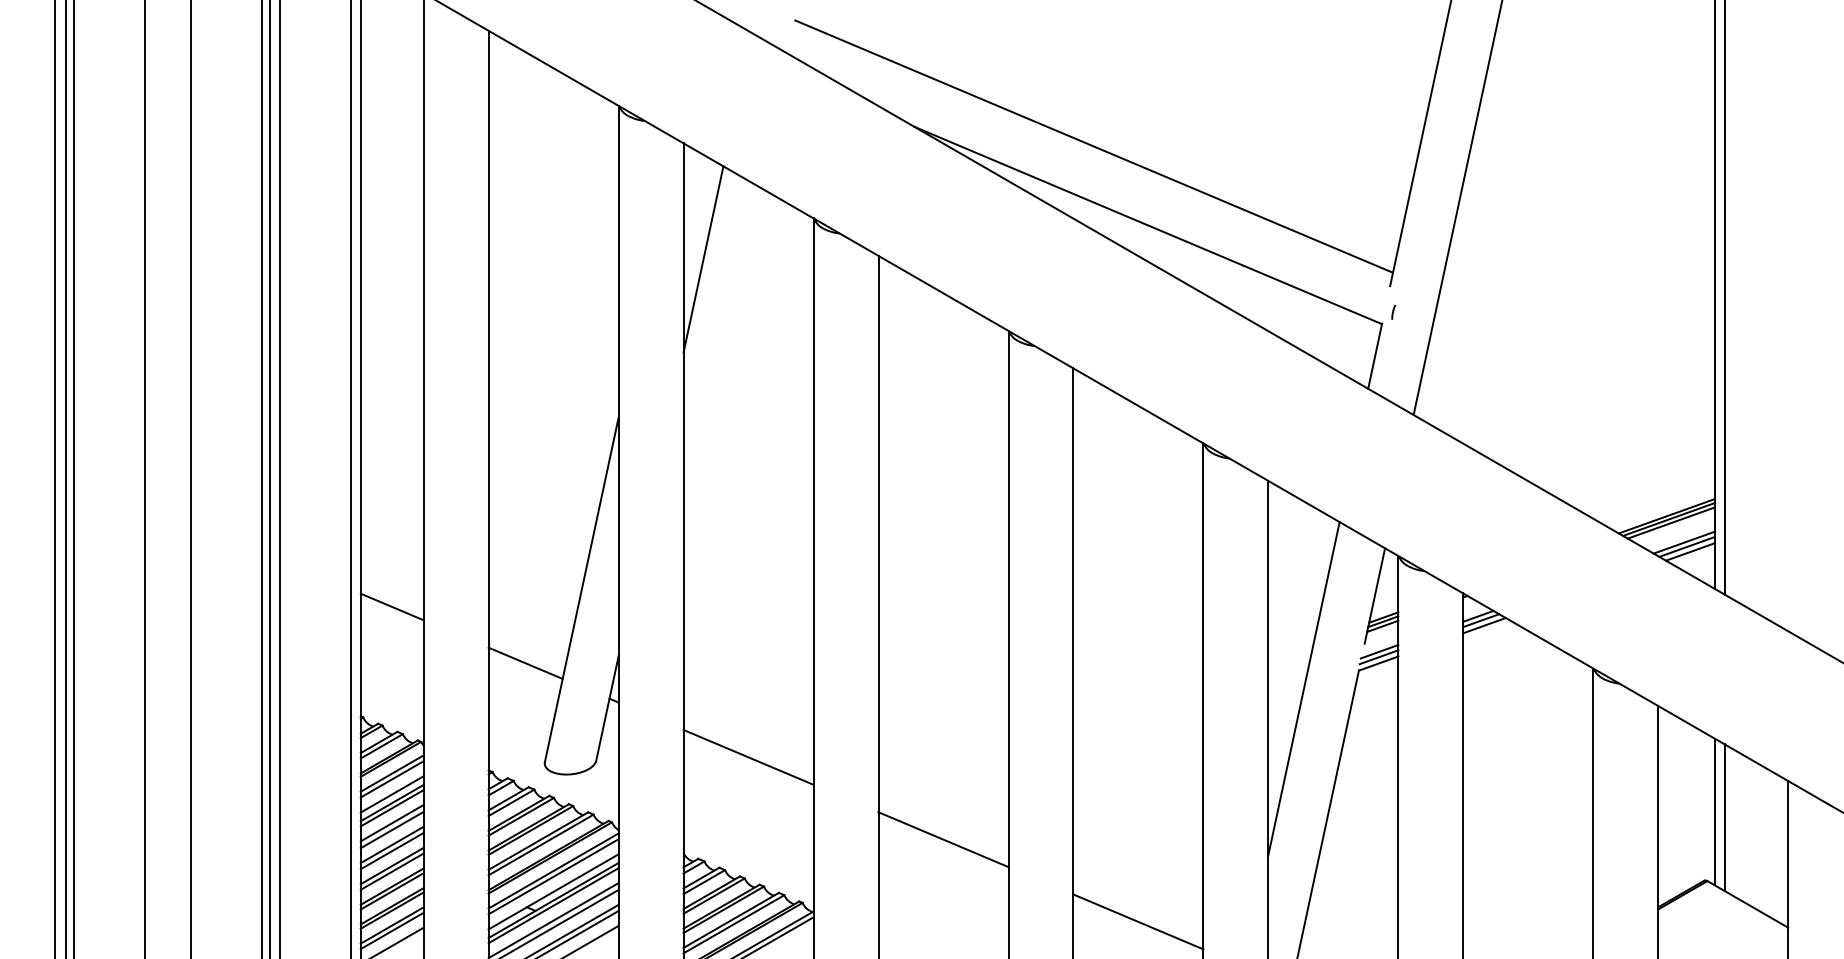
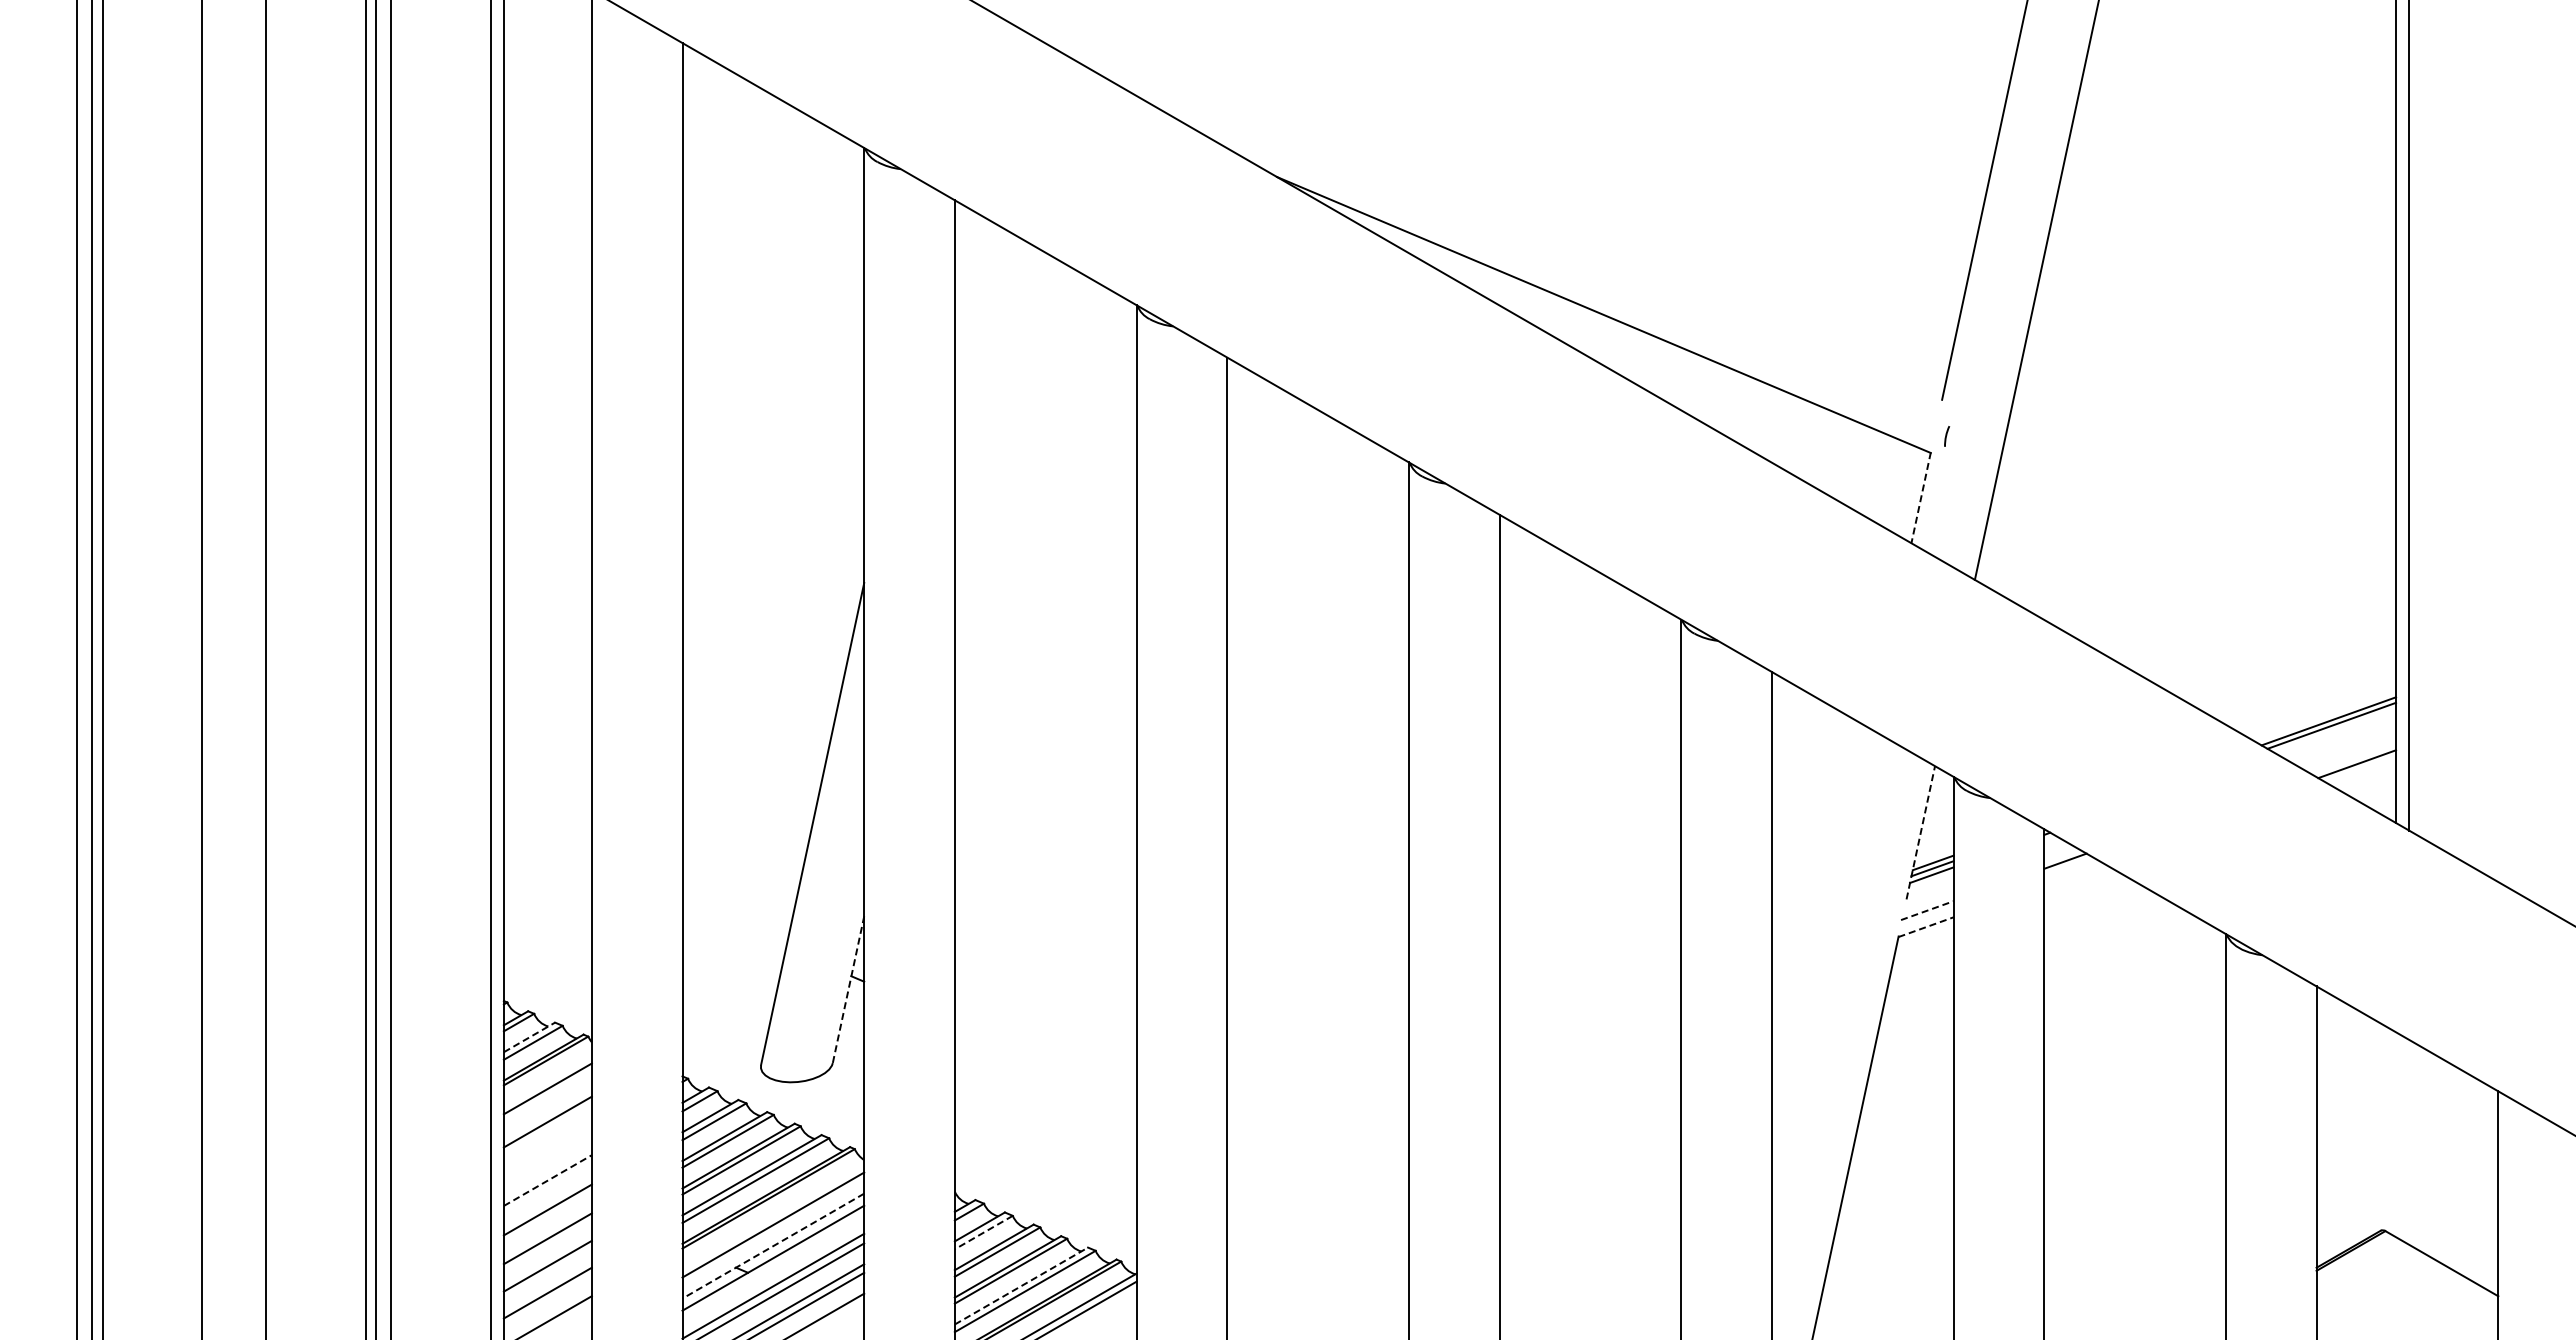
line: (1094, 146) -> (1528, 204), removed
line: (703, 259) -> (982, 362), removed
line: (1375, 356) -> (1921, 497), solid -> dashed
line: (1671, 522) -> (2335, 730), removed
line: (1684, 542) -> (2353, 757), removed
line: (1690, 551) -> (2361, 770), removed
line: (1374, 595) -> (1920, 832), solid -> dashed
line: (392, 606) -> (547, 847), removed
line: (1481, 620) -> (2069, 867), removed
line: (1484, 625) -> (2073, 873), removed
line: (1379, 651) -> (1927, 910), solid -> dashed
line: (1378, 657) -> (1926, 918), removed
line: (525, 663) -> (734, 926), removed
line: (1378, 663) -> (1926, 927), solid -> dashed
line: (1303, 688) -> (1821, 962), removed
line: (607, 708) -> (848, 989), solid -> dashed
line: (379, 742) -> (529, 1037), solid -> dashed
line: (748, 756) -> (1045, 1057), removed
line: (392, 773) -> (547, 1080), removed
line: (392, 794) -> (547, 1109), removed
line: (392, 807) -> (547, 1128), removed
line: (1715, 811) -> (2396, 1134), removed
line: (1724, 816) -> (2409, 1141), removed
line: (392, 822) -> (547, 1149), removed
line: (392, 829) -> (547, 1159), removed
line: (943, 839) -> (1317, 1172), removed
line: (392, 844) -> (547, 1180), solid -> dashed
line: (392, 850) -> (547, 1188), removed
line: (553, 870) -> (773, 1216), removed
line: (392, 871) -> (547, 1217), removed
line: (704, 882) -> (983, 1232), solid -> dashed
line: (392, 890) -> (547, 1244), removed
line: (553, 892) -> (773, 1246), solid -> dashed
line: (553, 904) -> (773, 1264), removed
line: (392, 909) -> (547, 1271), removed
line: (731, 920) -> (1021, 1286), solid -> dashed
line: (1138, 921) -> (1590, 1287), removed
line: (392, 930) -> (547, 1300), removed

